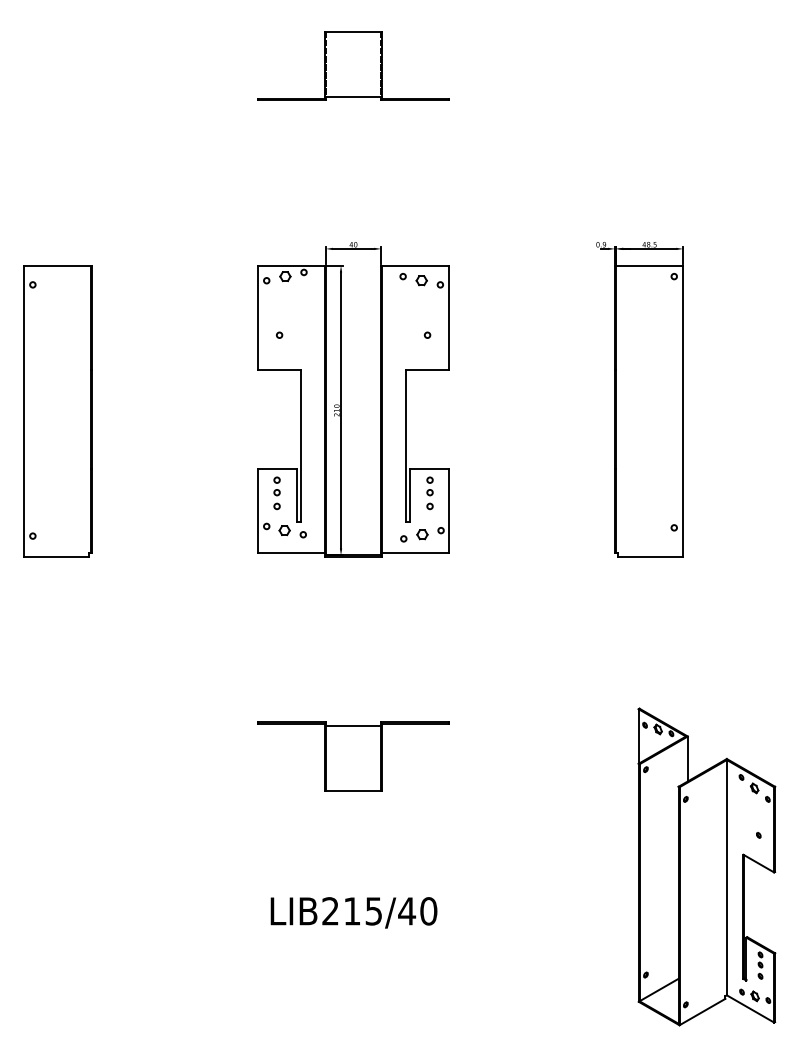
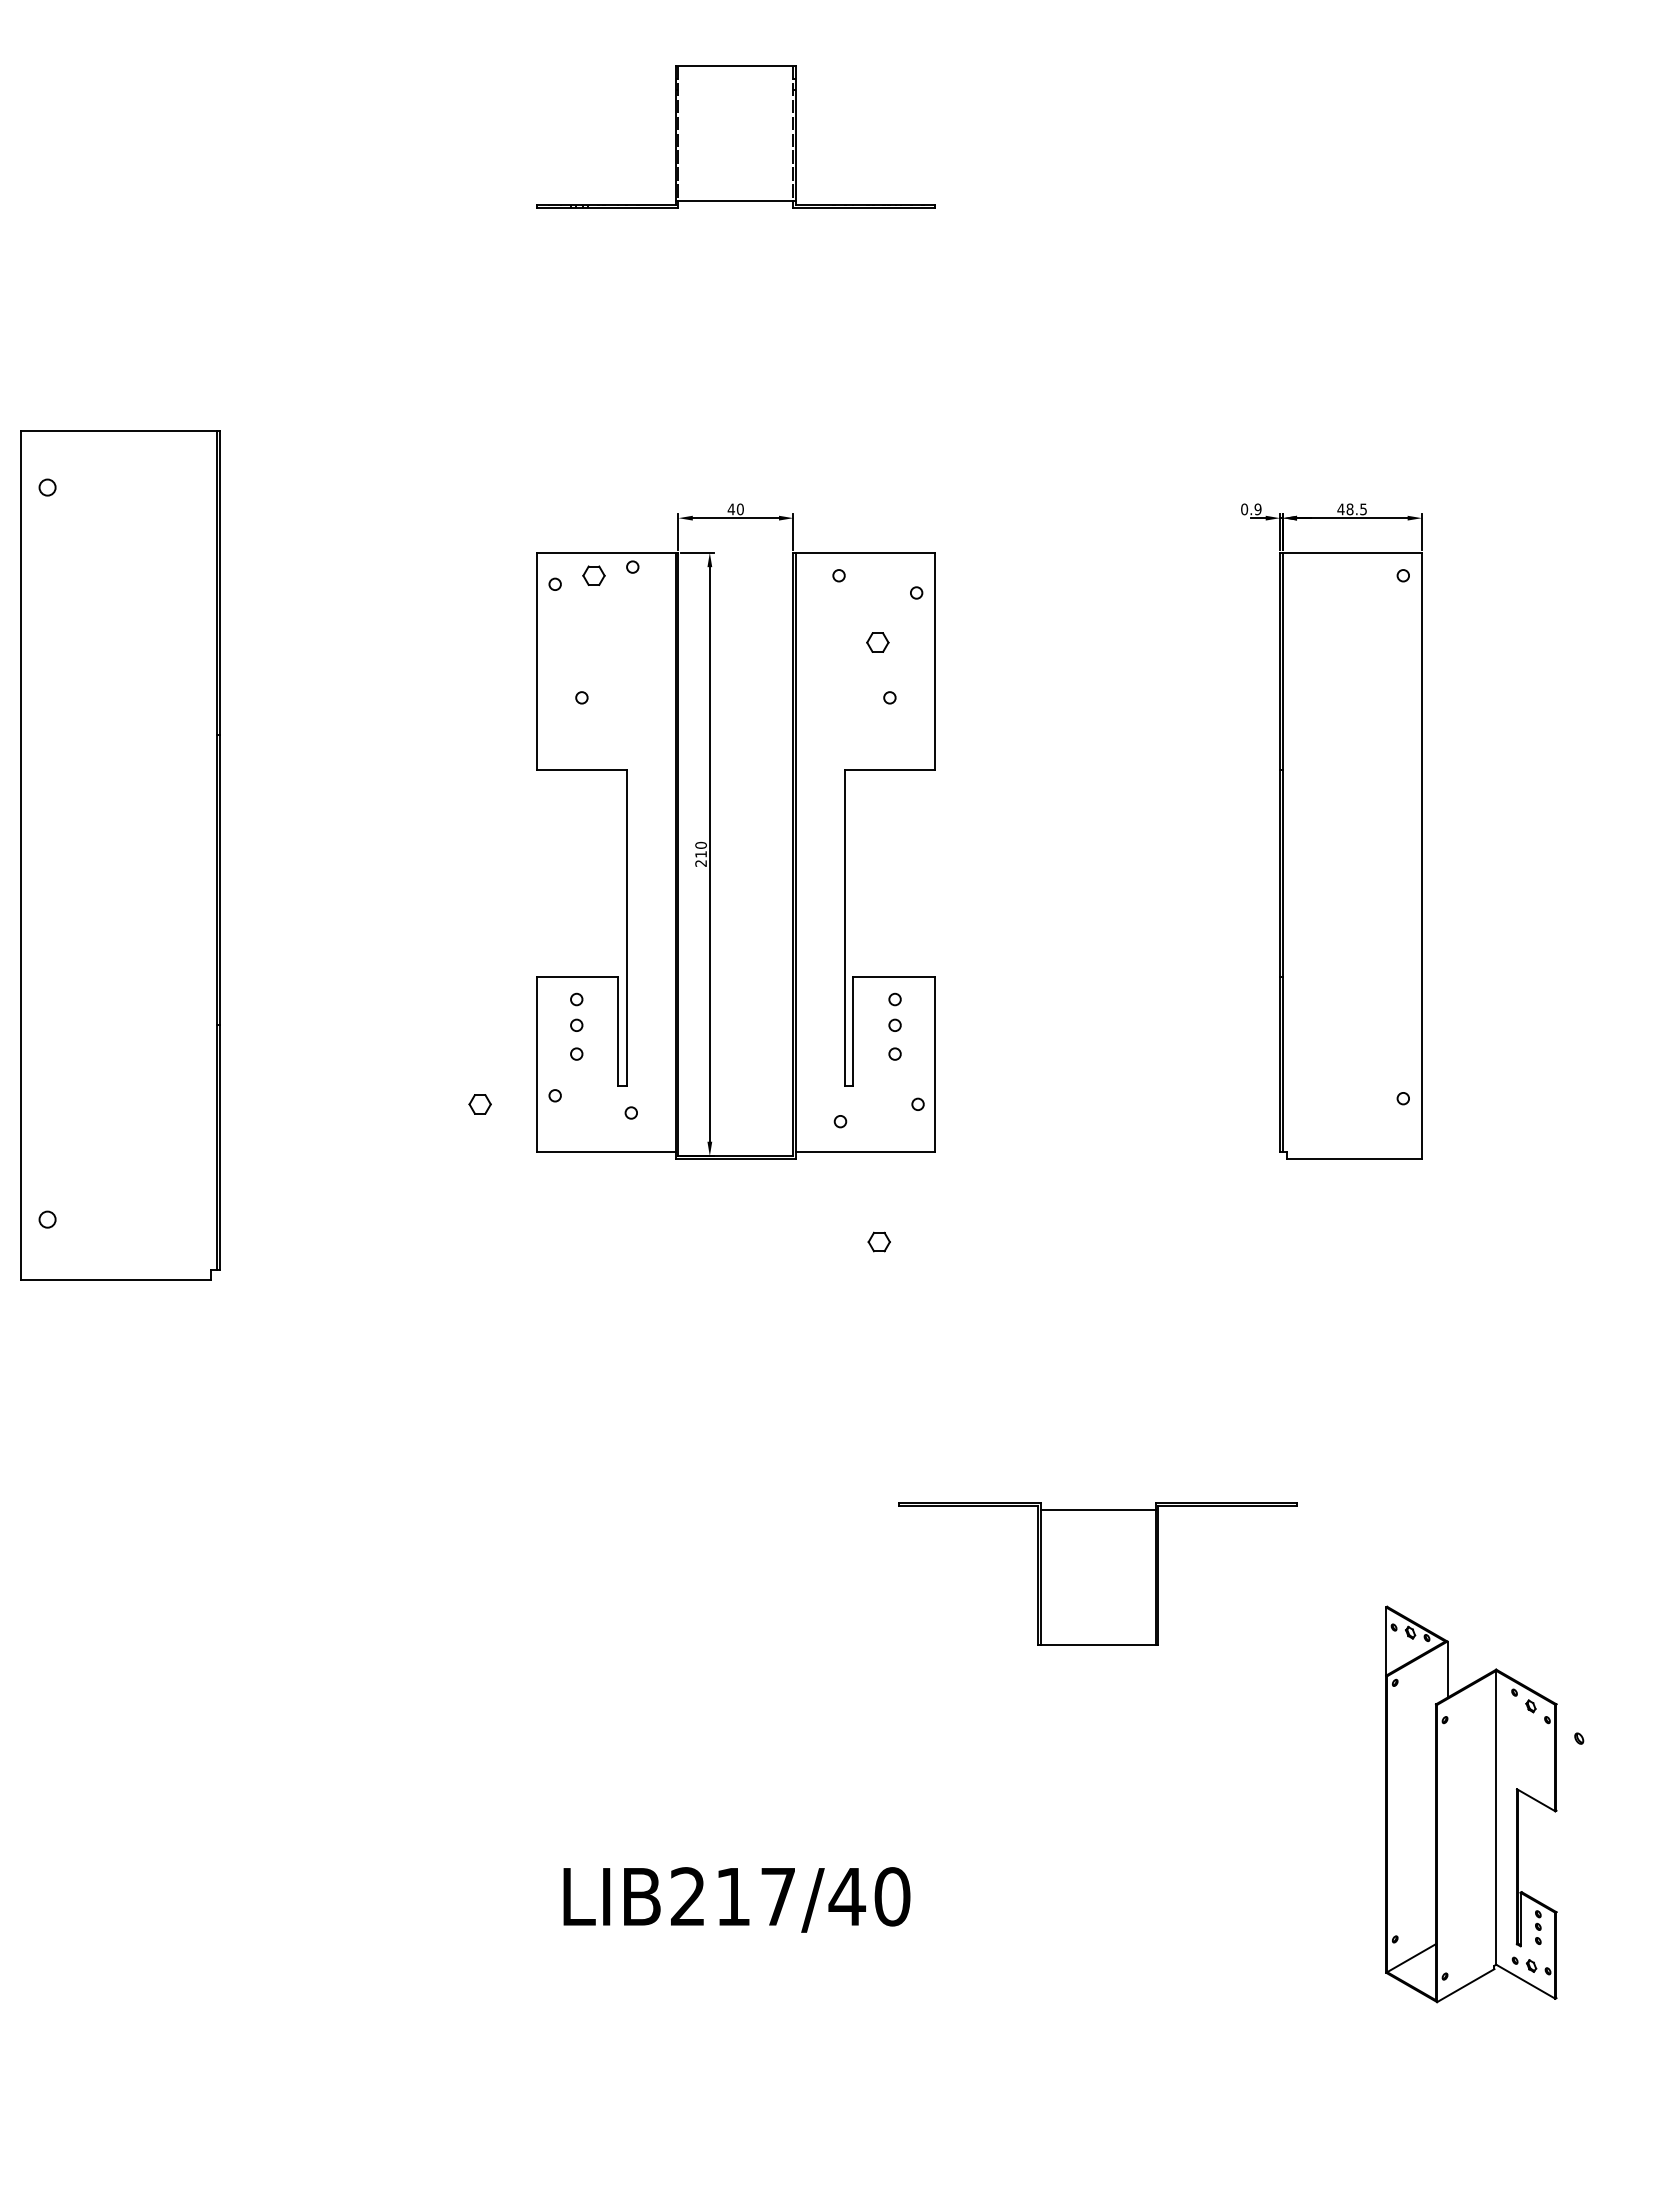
part: (421, 280) -> (877, 642), moved
part: (57, 411) -> (119, 856), size x1.4
part: (284, 530) -> (479, 1104), moved
part: (422, 534) -> (879, 1241), moved
part: (353, 756) -> (1097, 1574), moved
part: (706, 866) -> (1470, 1803), size x0.6
text: (373, 911) -> (777, 1897), LIB215/40 -> LIB217/40

